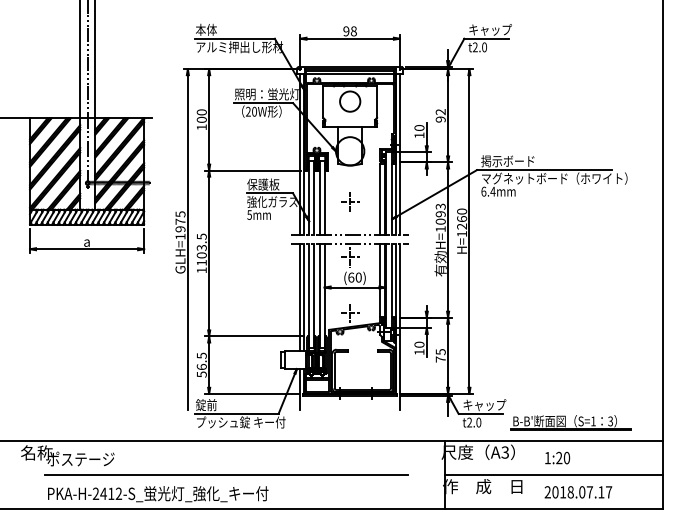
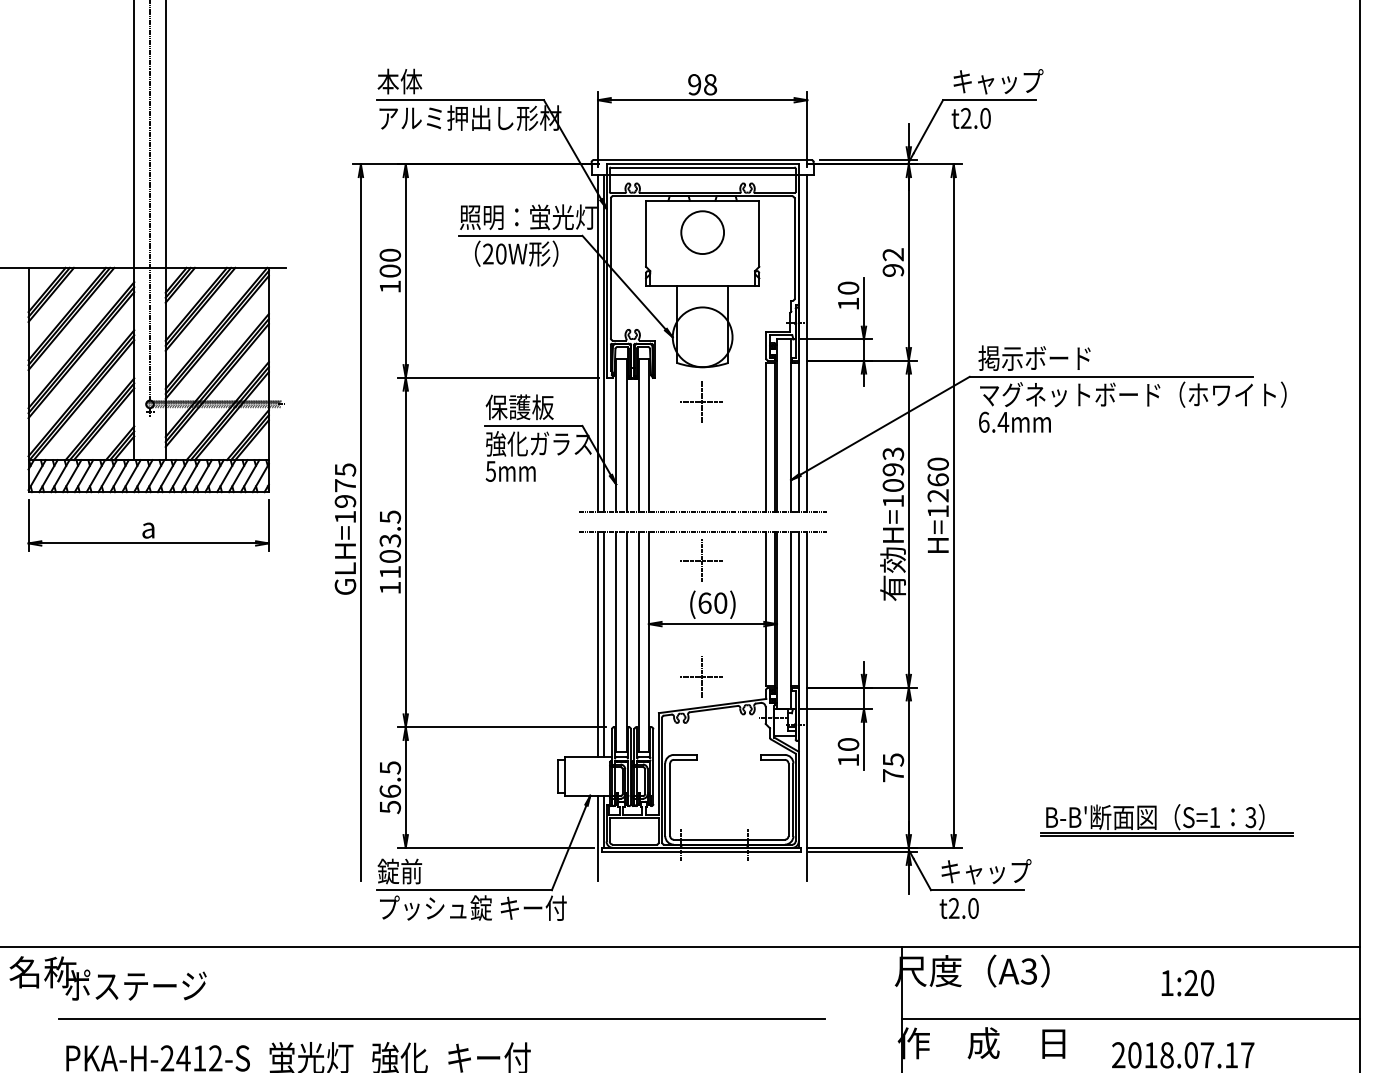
part: (350, 201) -> (703, 400), moved
part: (570, 422) -> (1166, 819), moved
text: (557, 457) -> (1187, 981), moved

